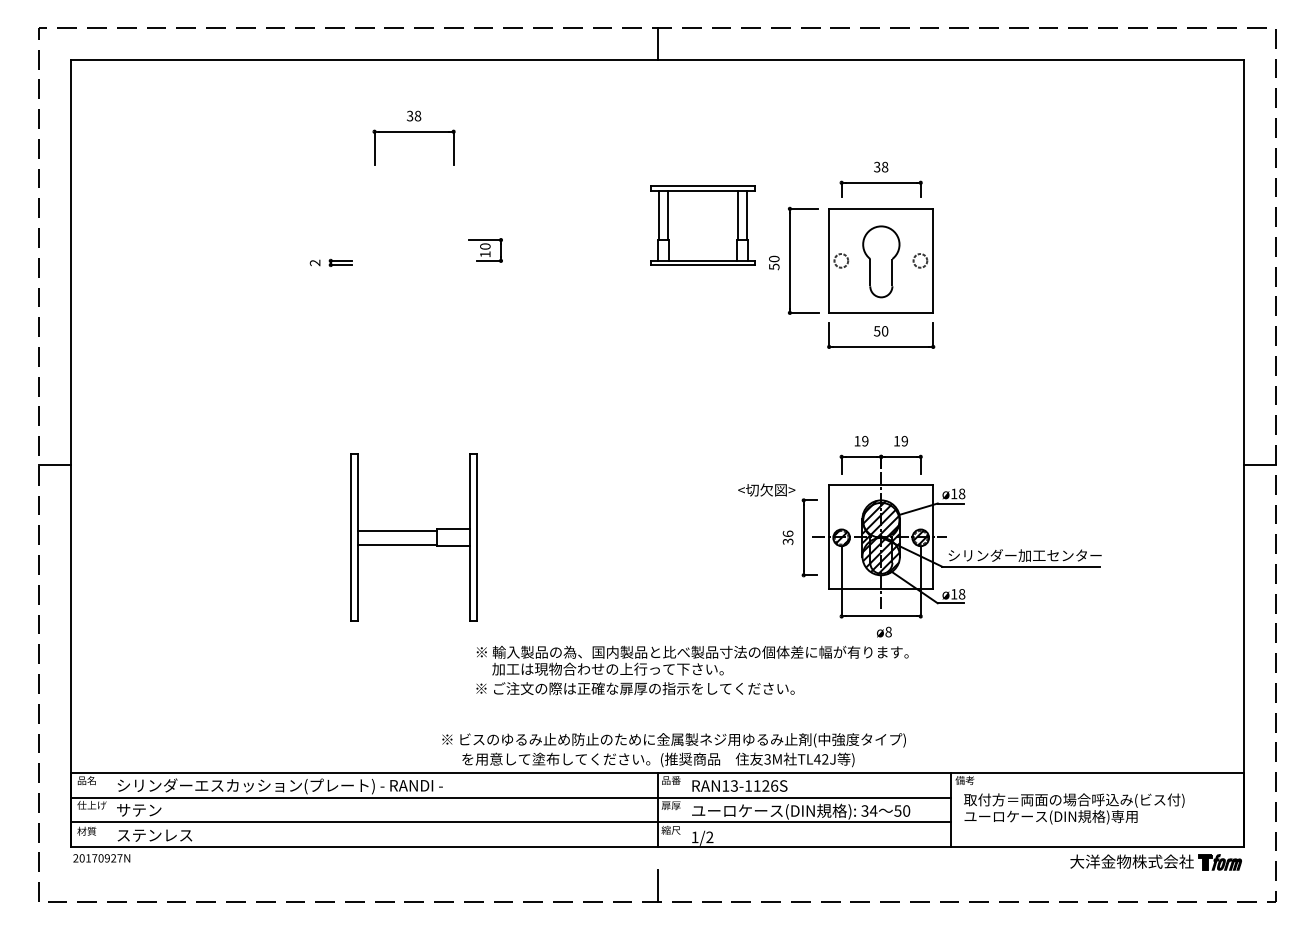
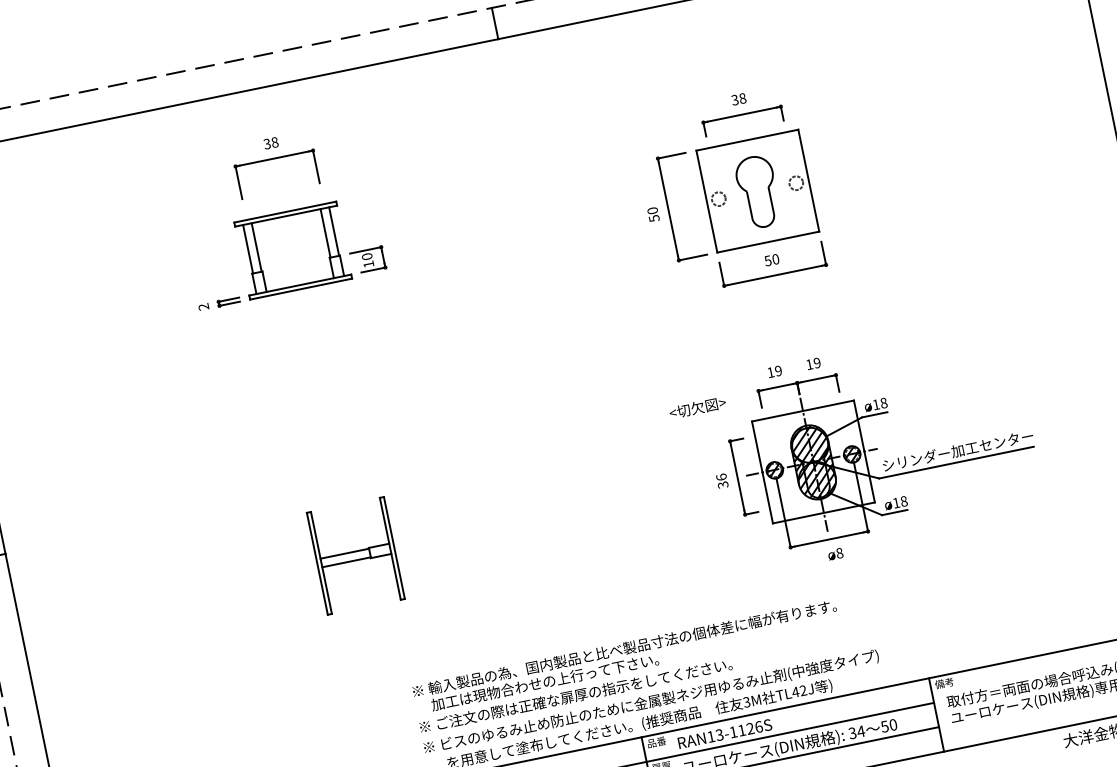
part: (702, 225) -> (292, 250), moved
text: (766, 489) -> (697, 407), moved
part: (413, 536) -> (355, 555), size x0.62
text: (692, 670) -> (628, 666), moved

